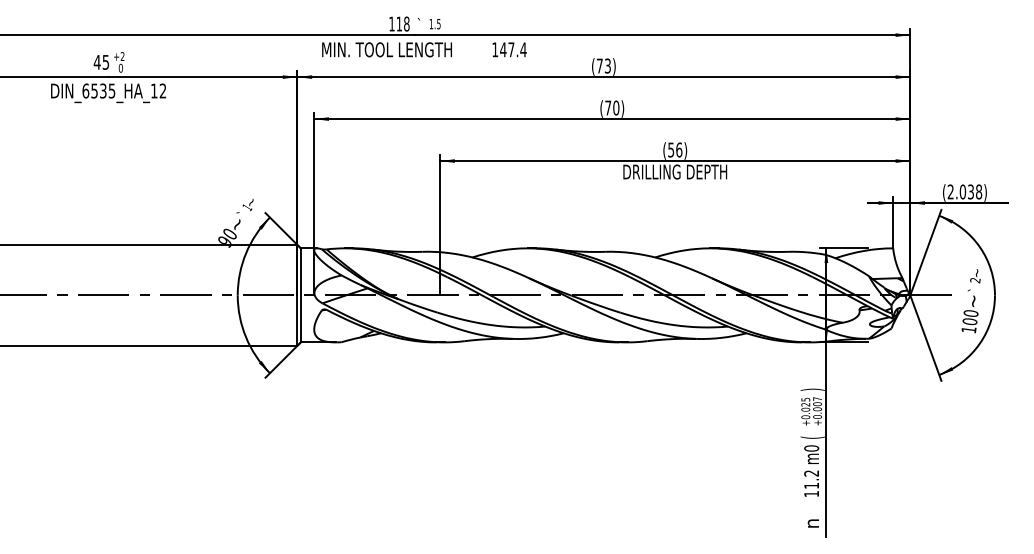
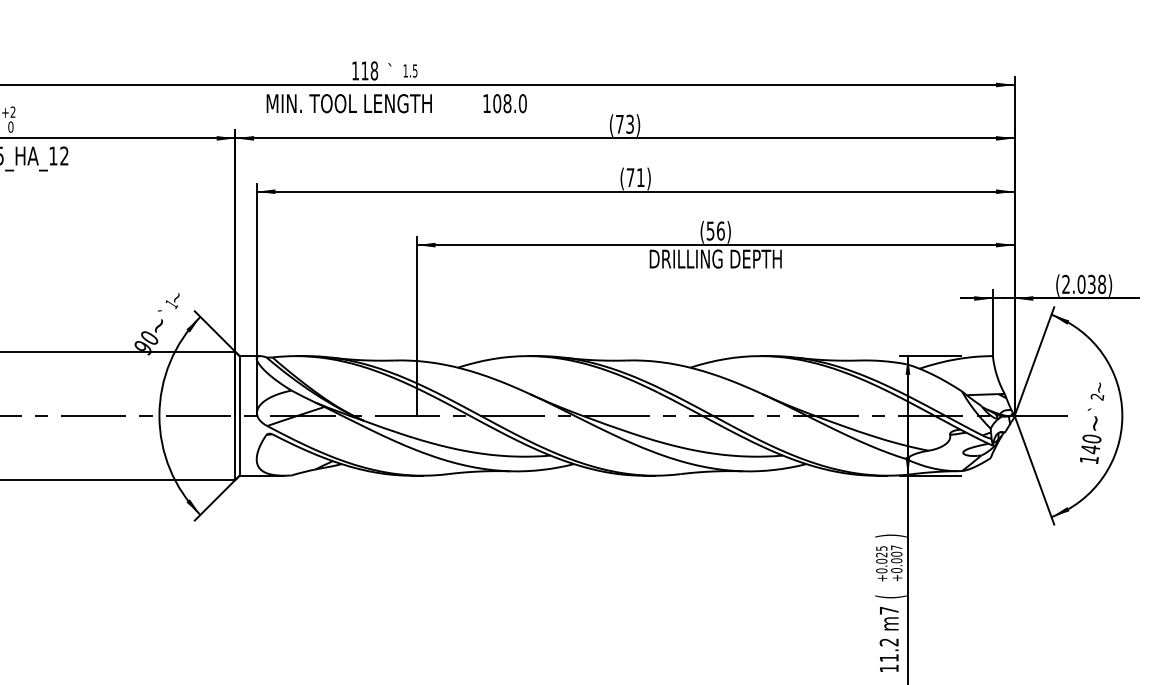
text: (513, 49) -> (510, 103), 147.4 -> 108.0
text: (616, 107) -> (641, 177), (70) -> (71)
text: (969, 321) -> (1089, 449), 100 -> 140
text: (811, 448) -> (889, 610), m0 -> m7

